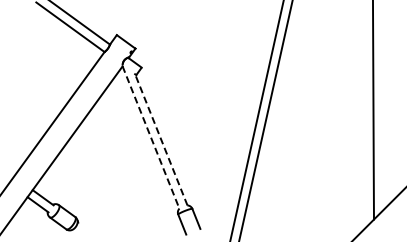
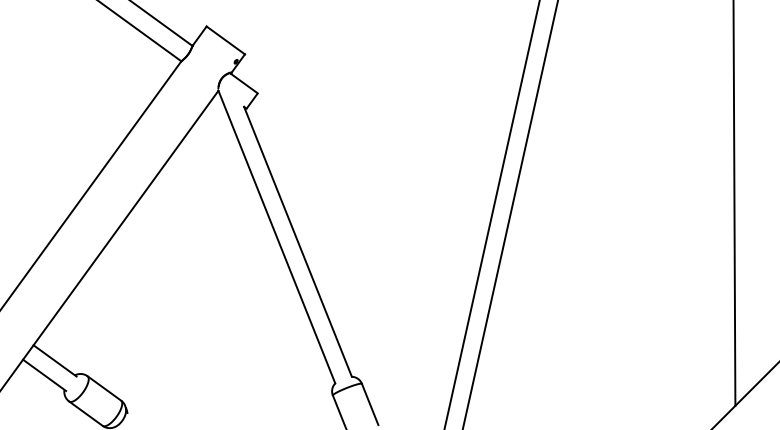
line: (150, 137) -> (275, 237), dashed -> solid
line: (161, 139) -> (298, 241), dashed -> solid

